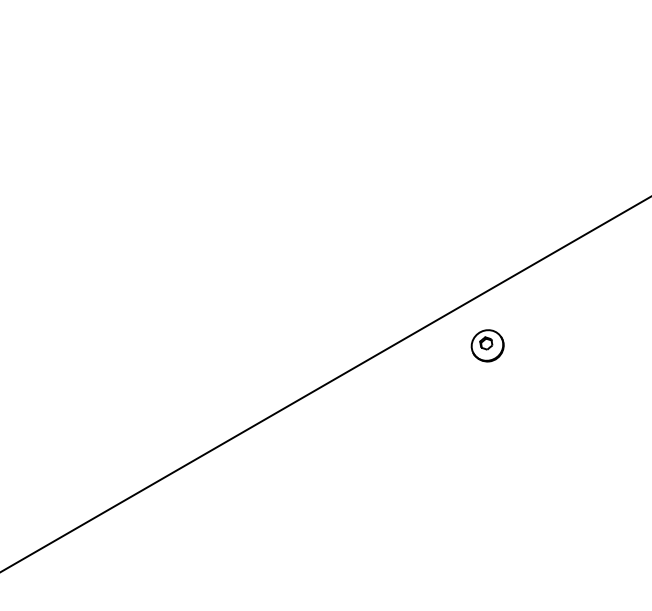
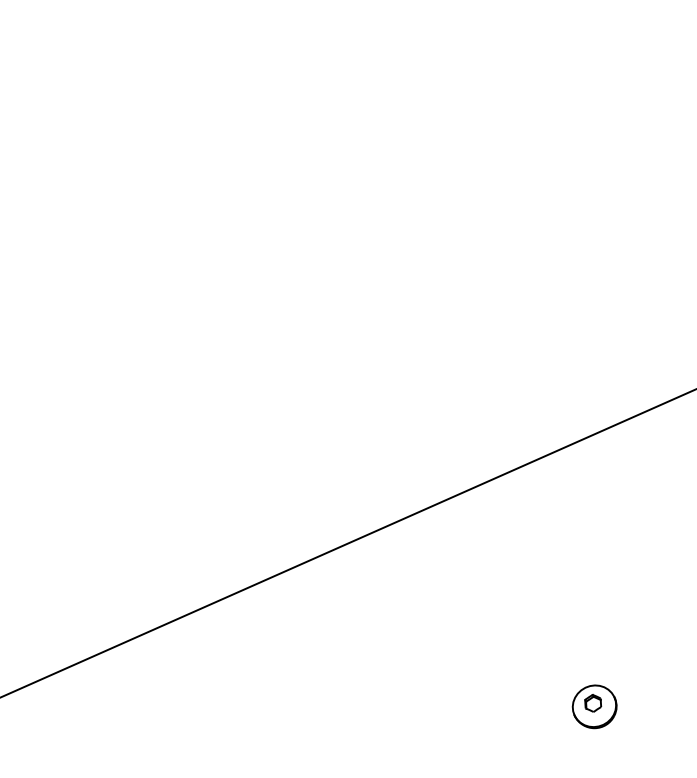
part: (487, 345) -> (594, 706), moved

